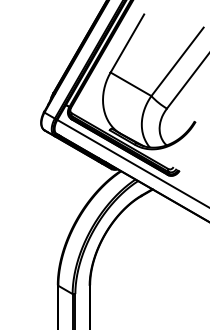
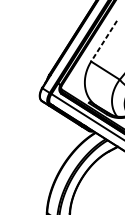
line: (127, 43) -> (104, 41), solid -> dashed

